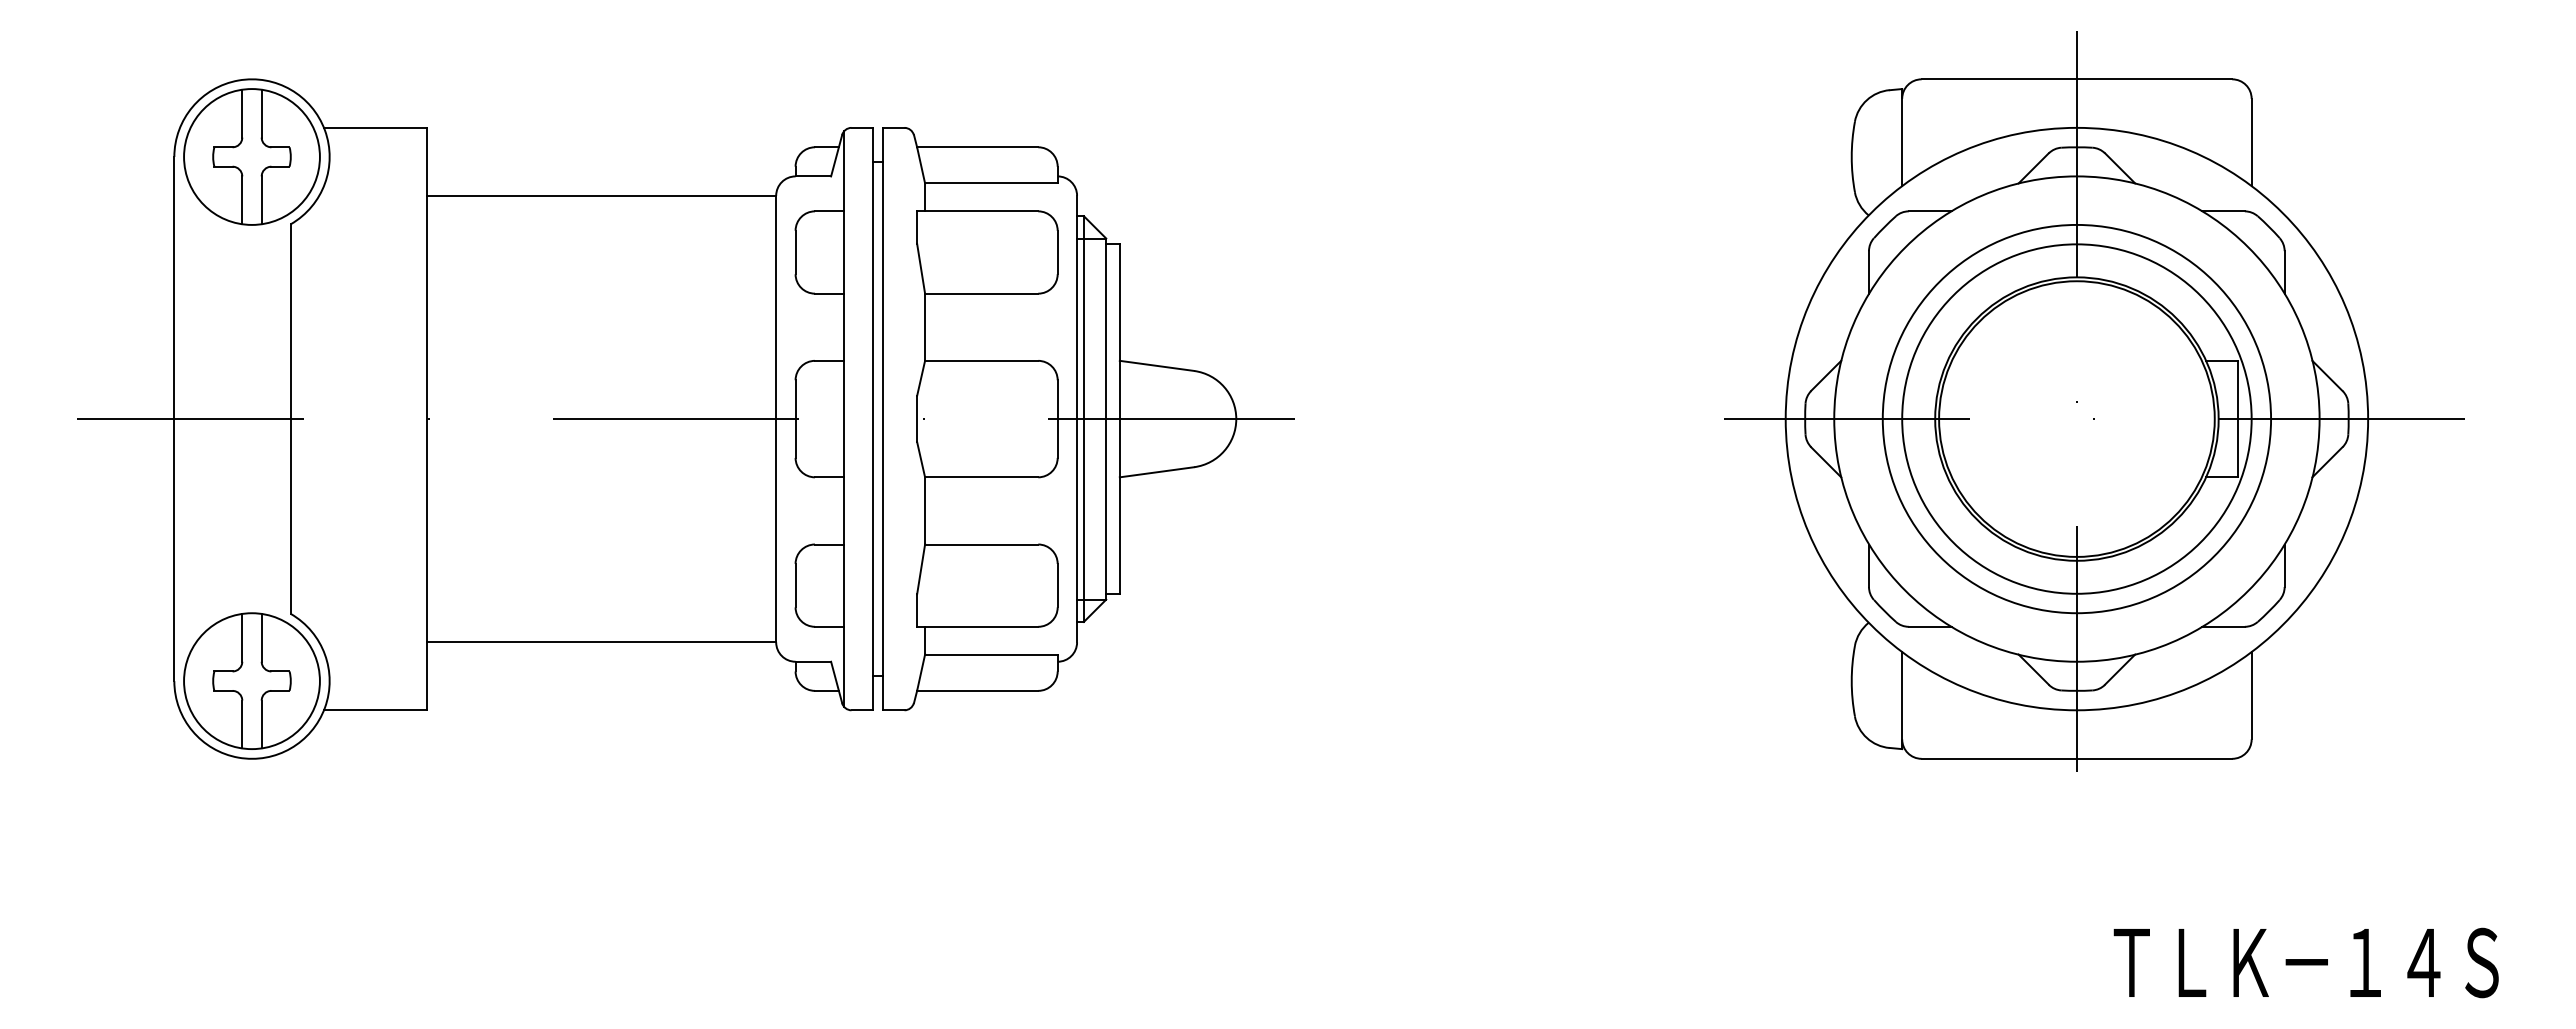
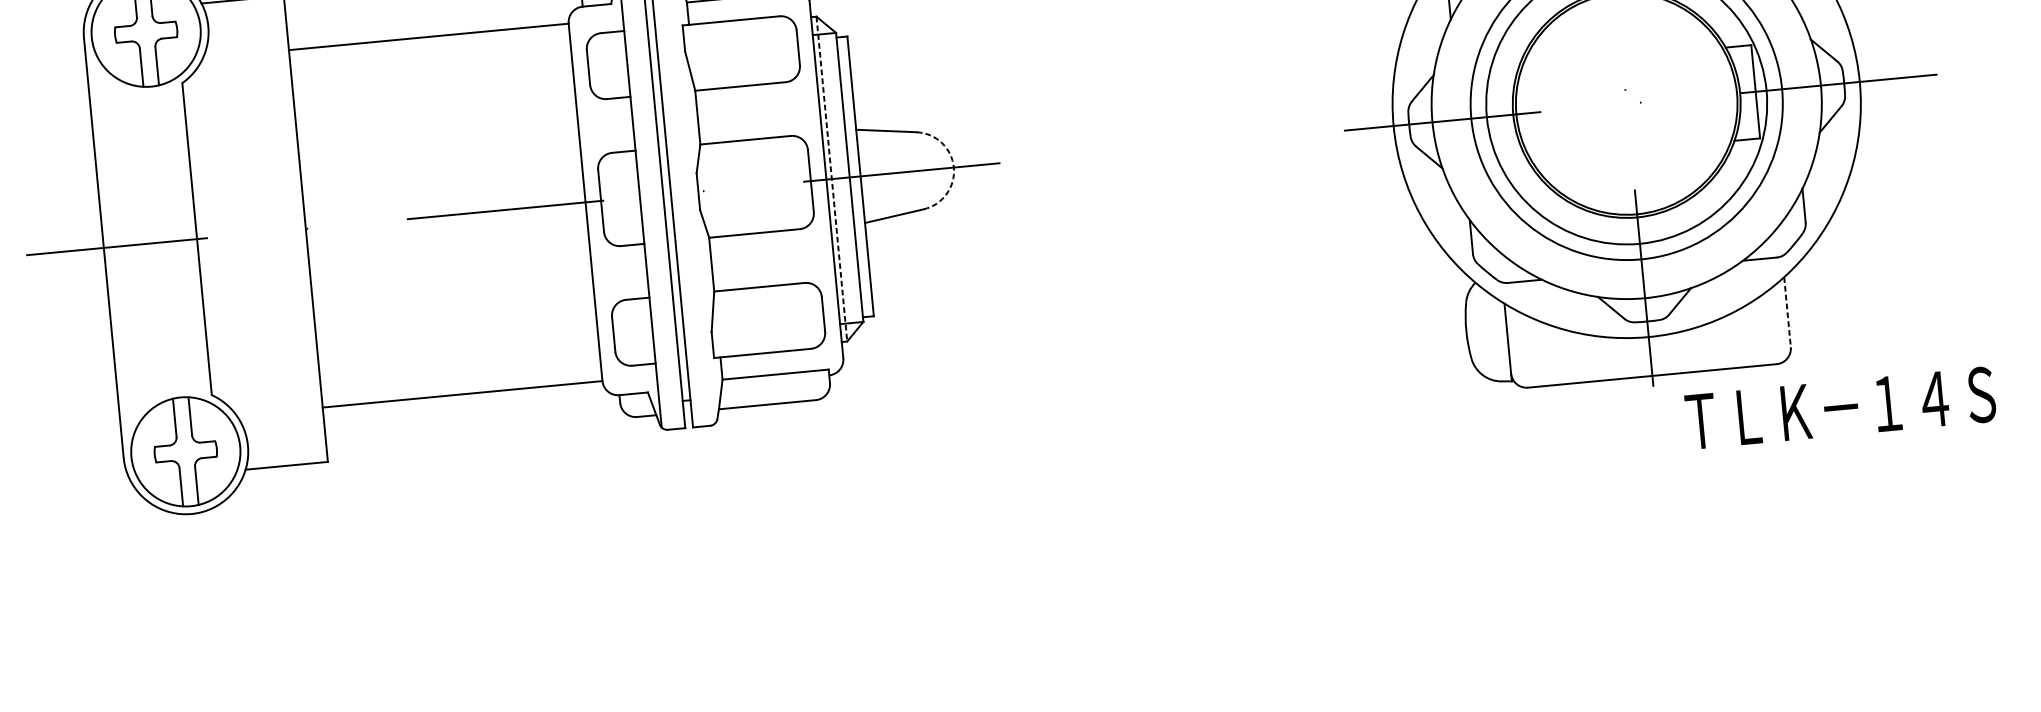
line: (1083, 419) -> (831, 179), solid -> dashed
arc: (1236, 419) -> (954, 167), solid -> dashed
line: (2251, 695) -> (1787, 312), solid -> dashed
text: (2305, 962) -> (1840, 407), moved

